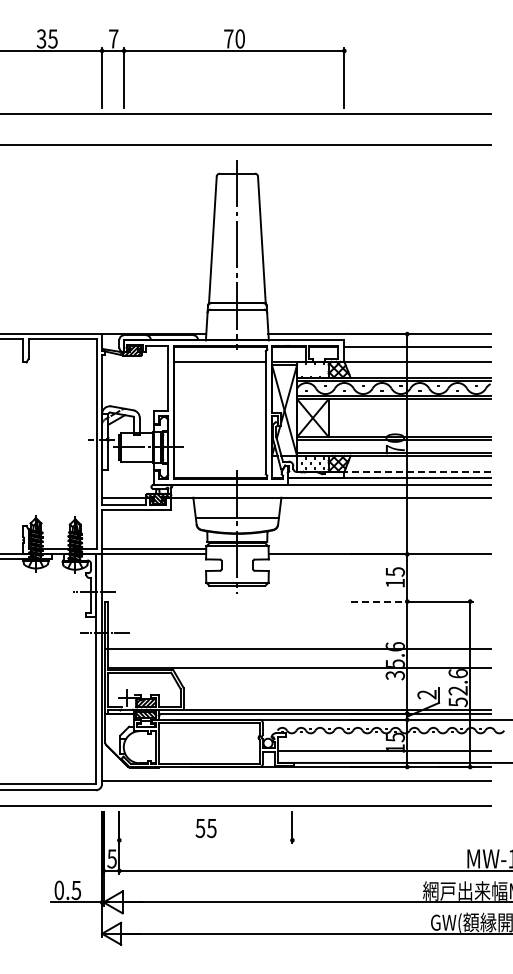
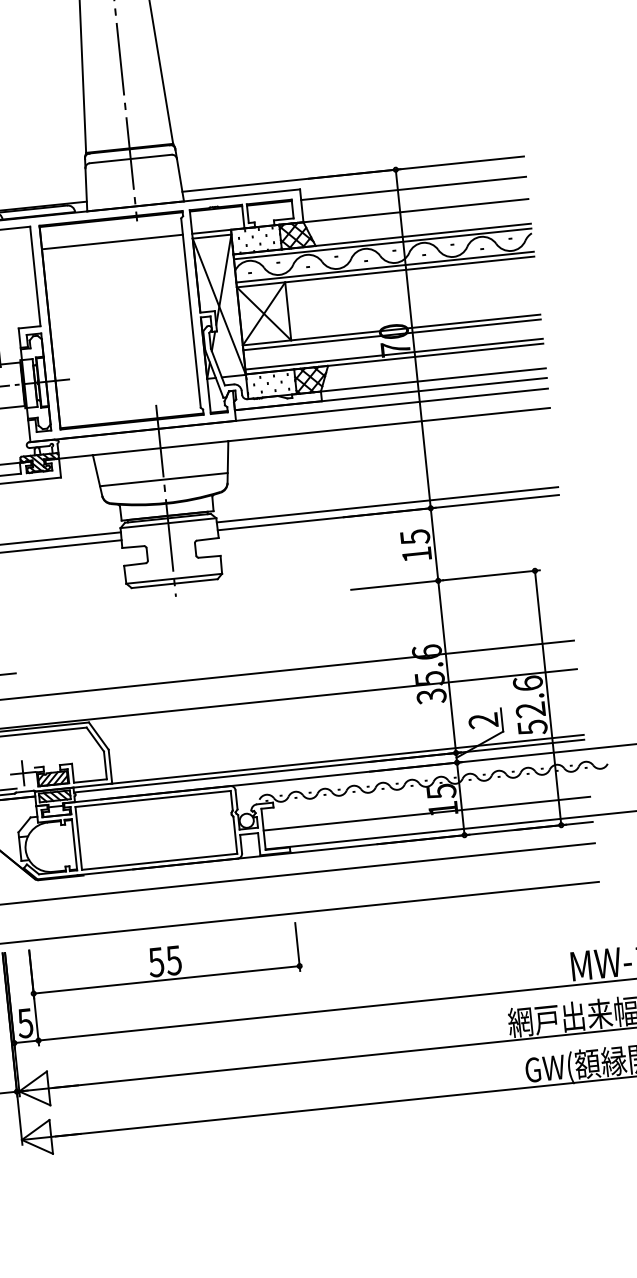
line: (417, 471) -> (433, 379), dashed -> solid
line: (379, 549) -> (387, 505), added
line: (380, 601) -> (397, 585), dashed -> solid
line: (205, 840) -> (166, 980), added

